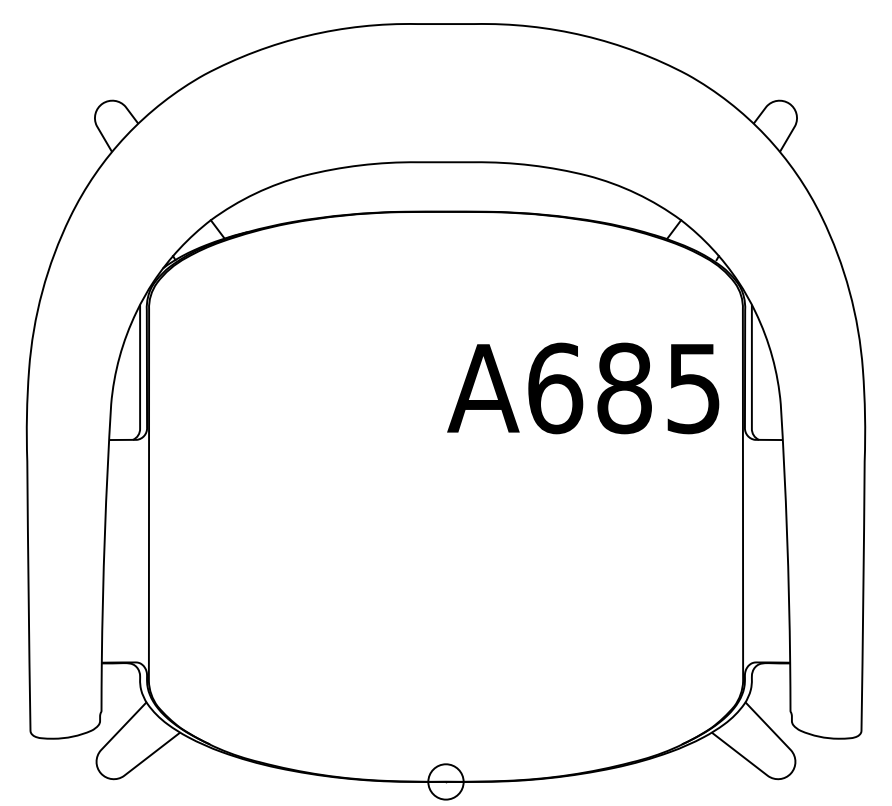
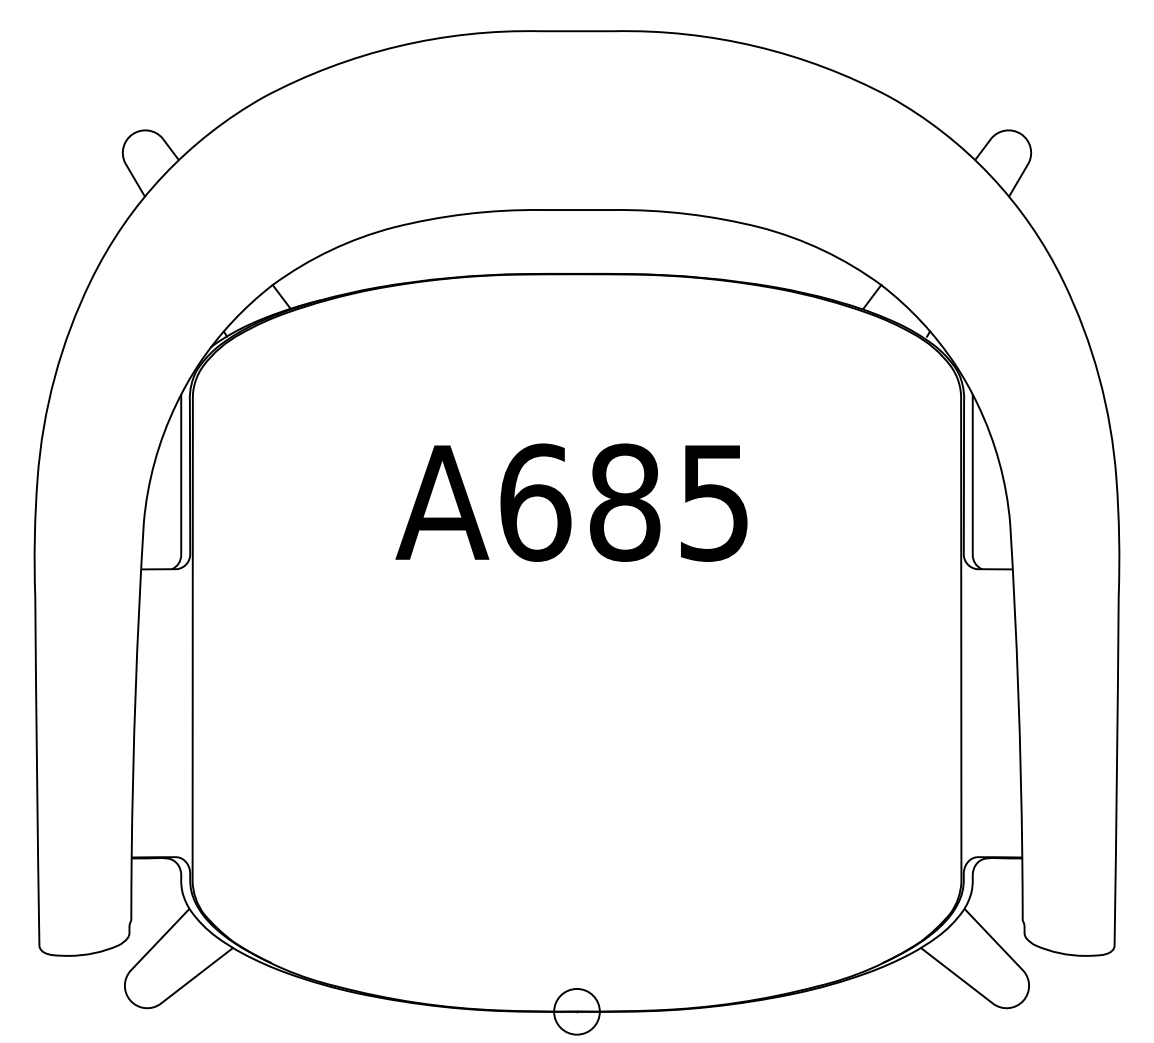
text: (583, 388) -> (571, 502), moved

